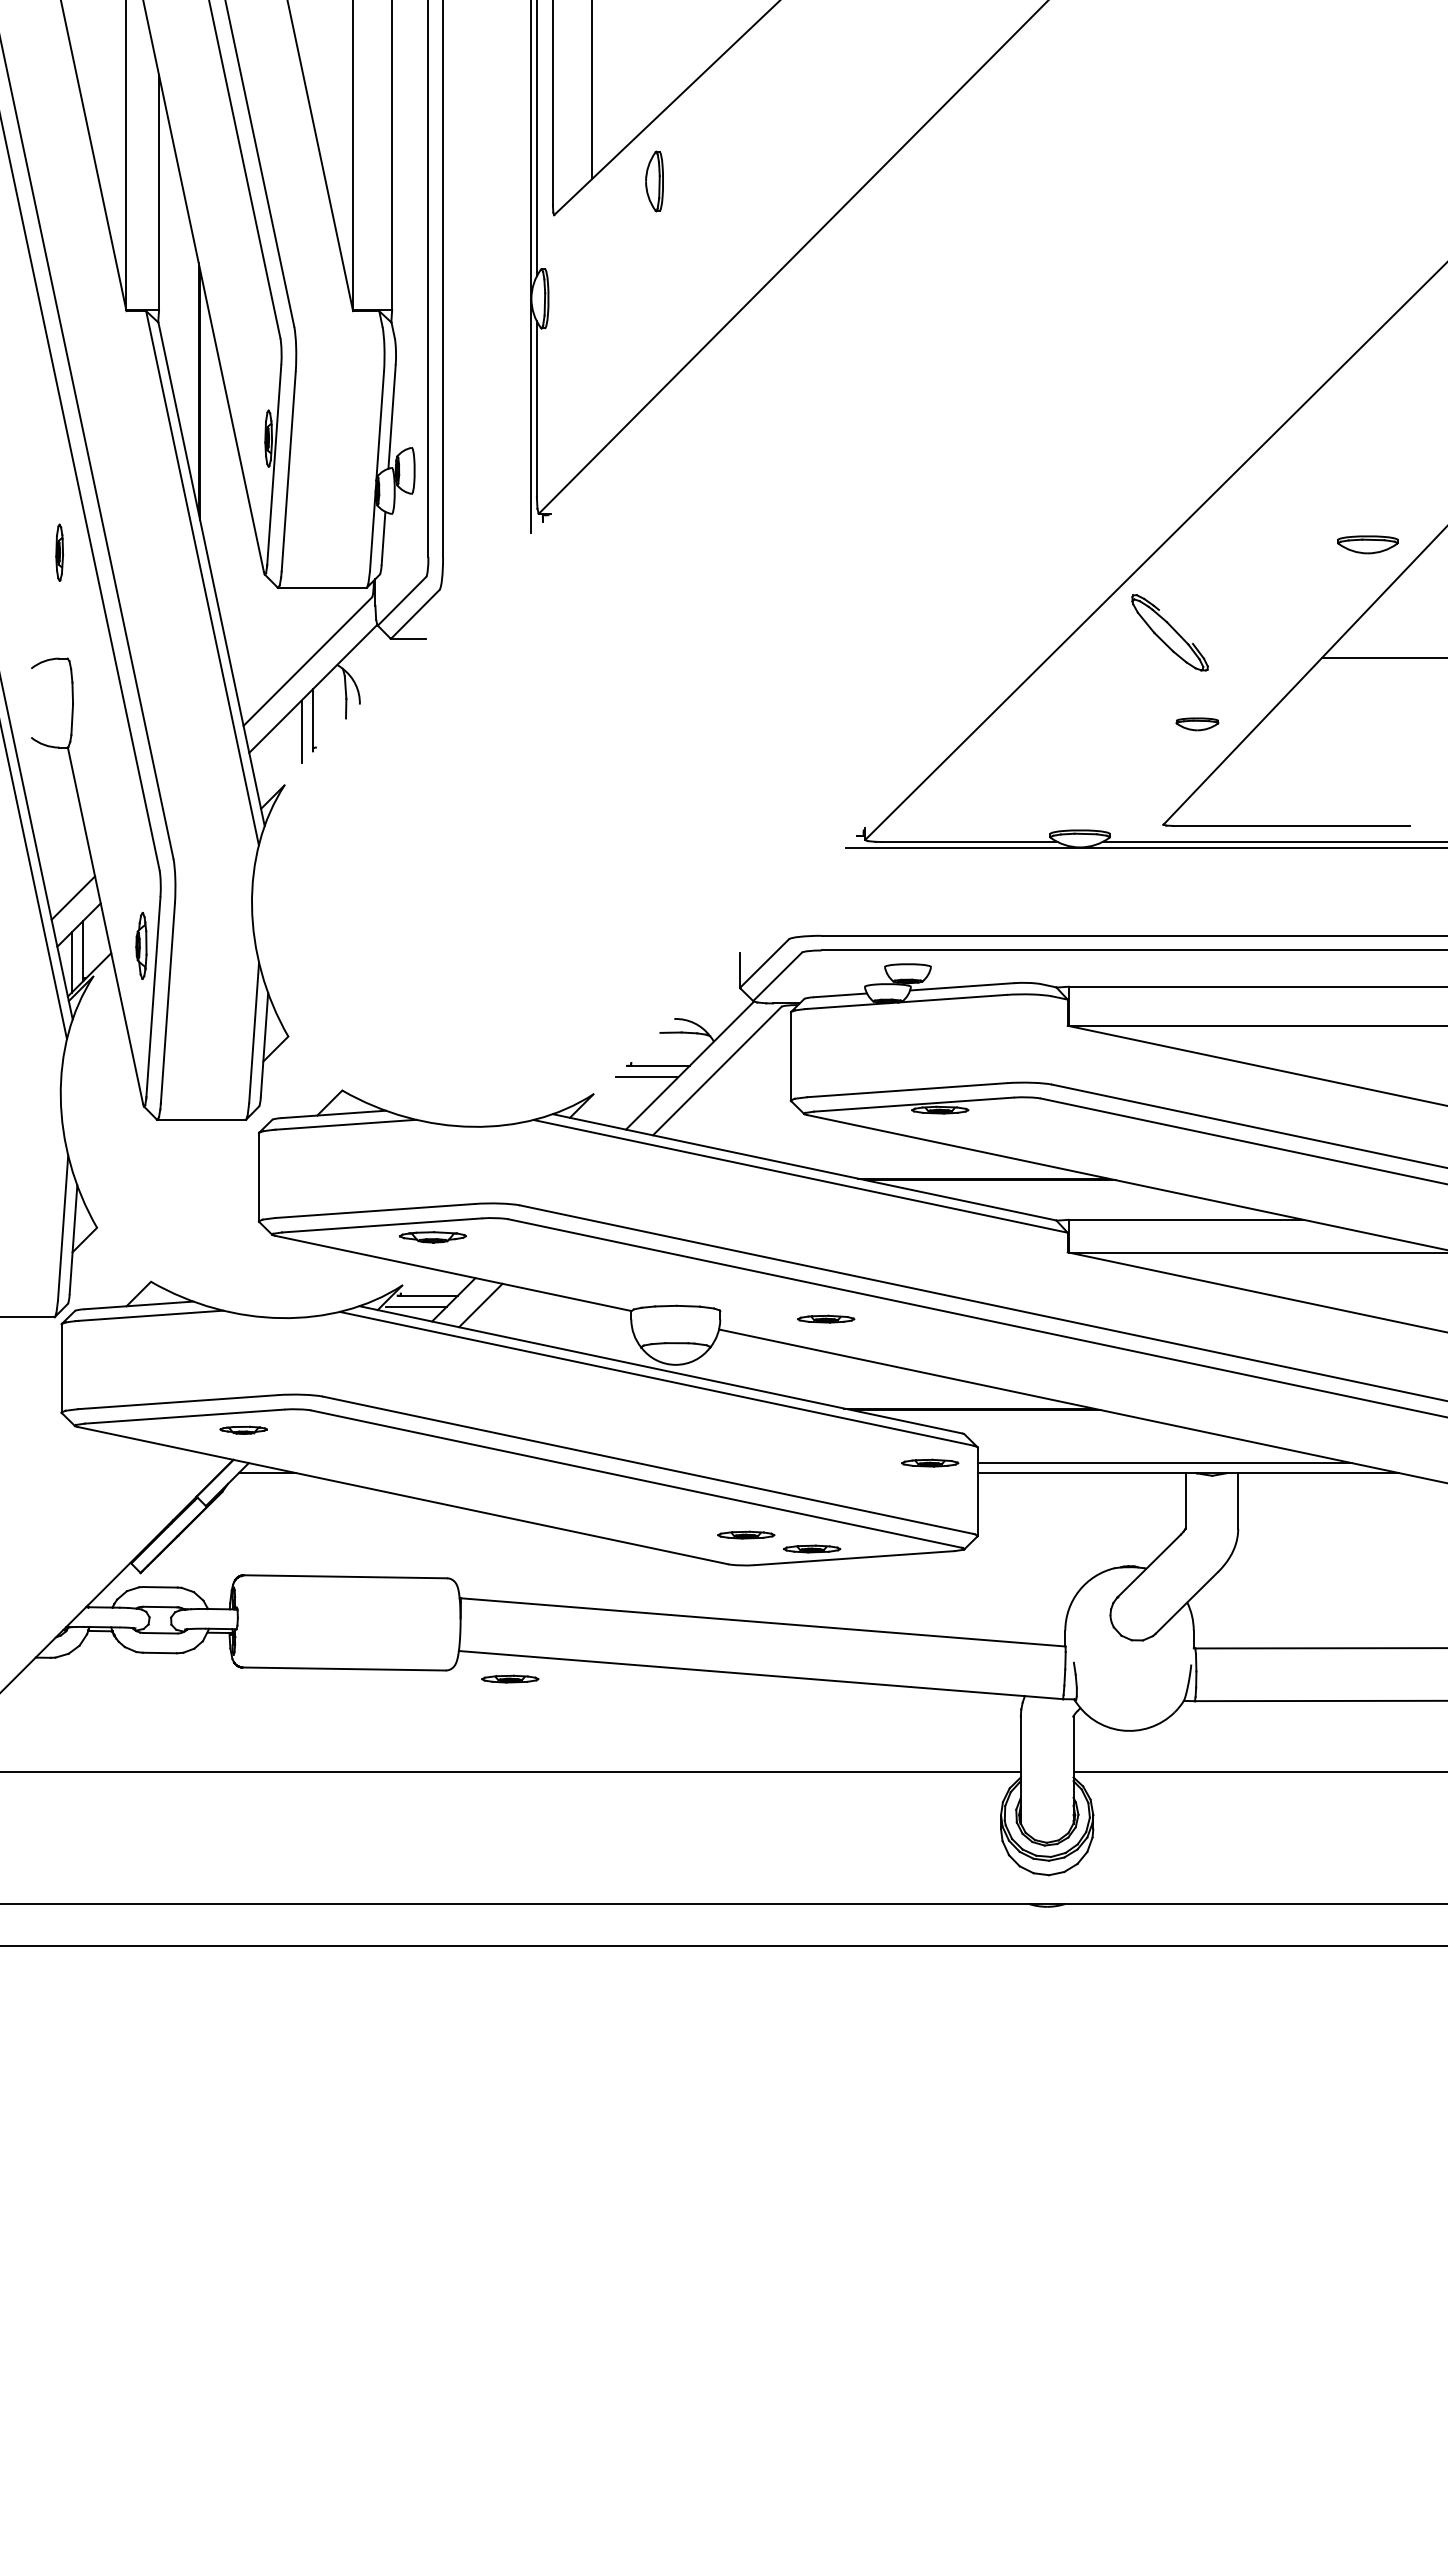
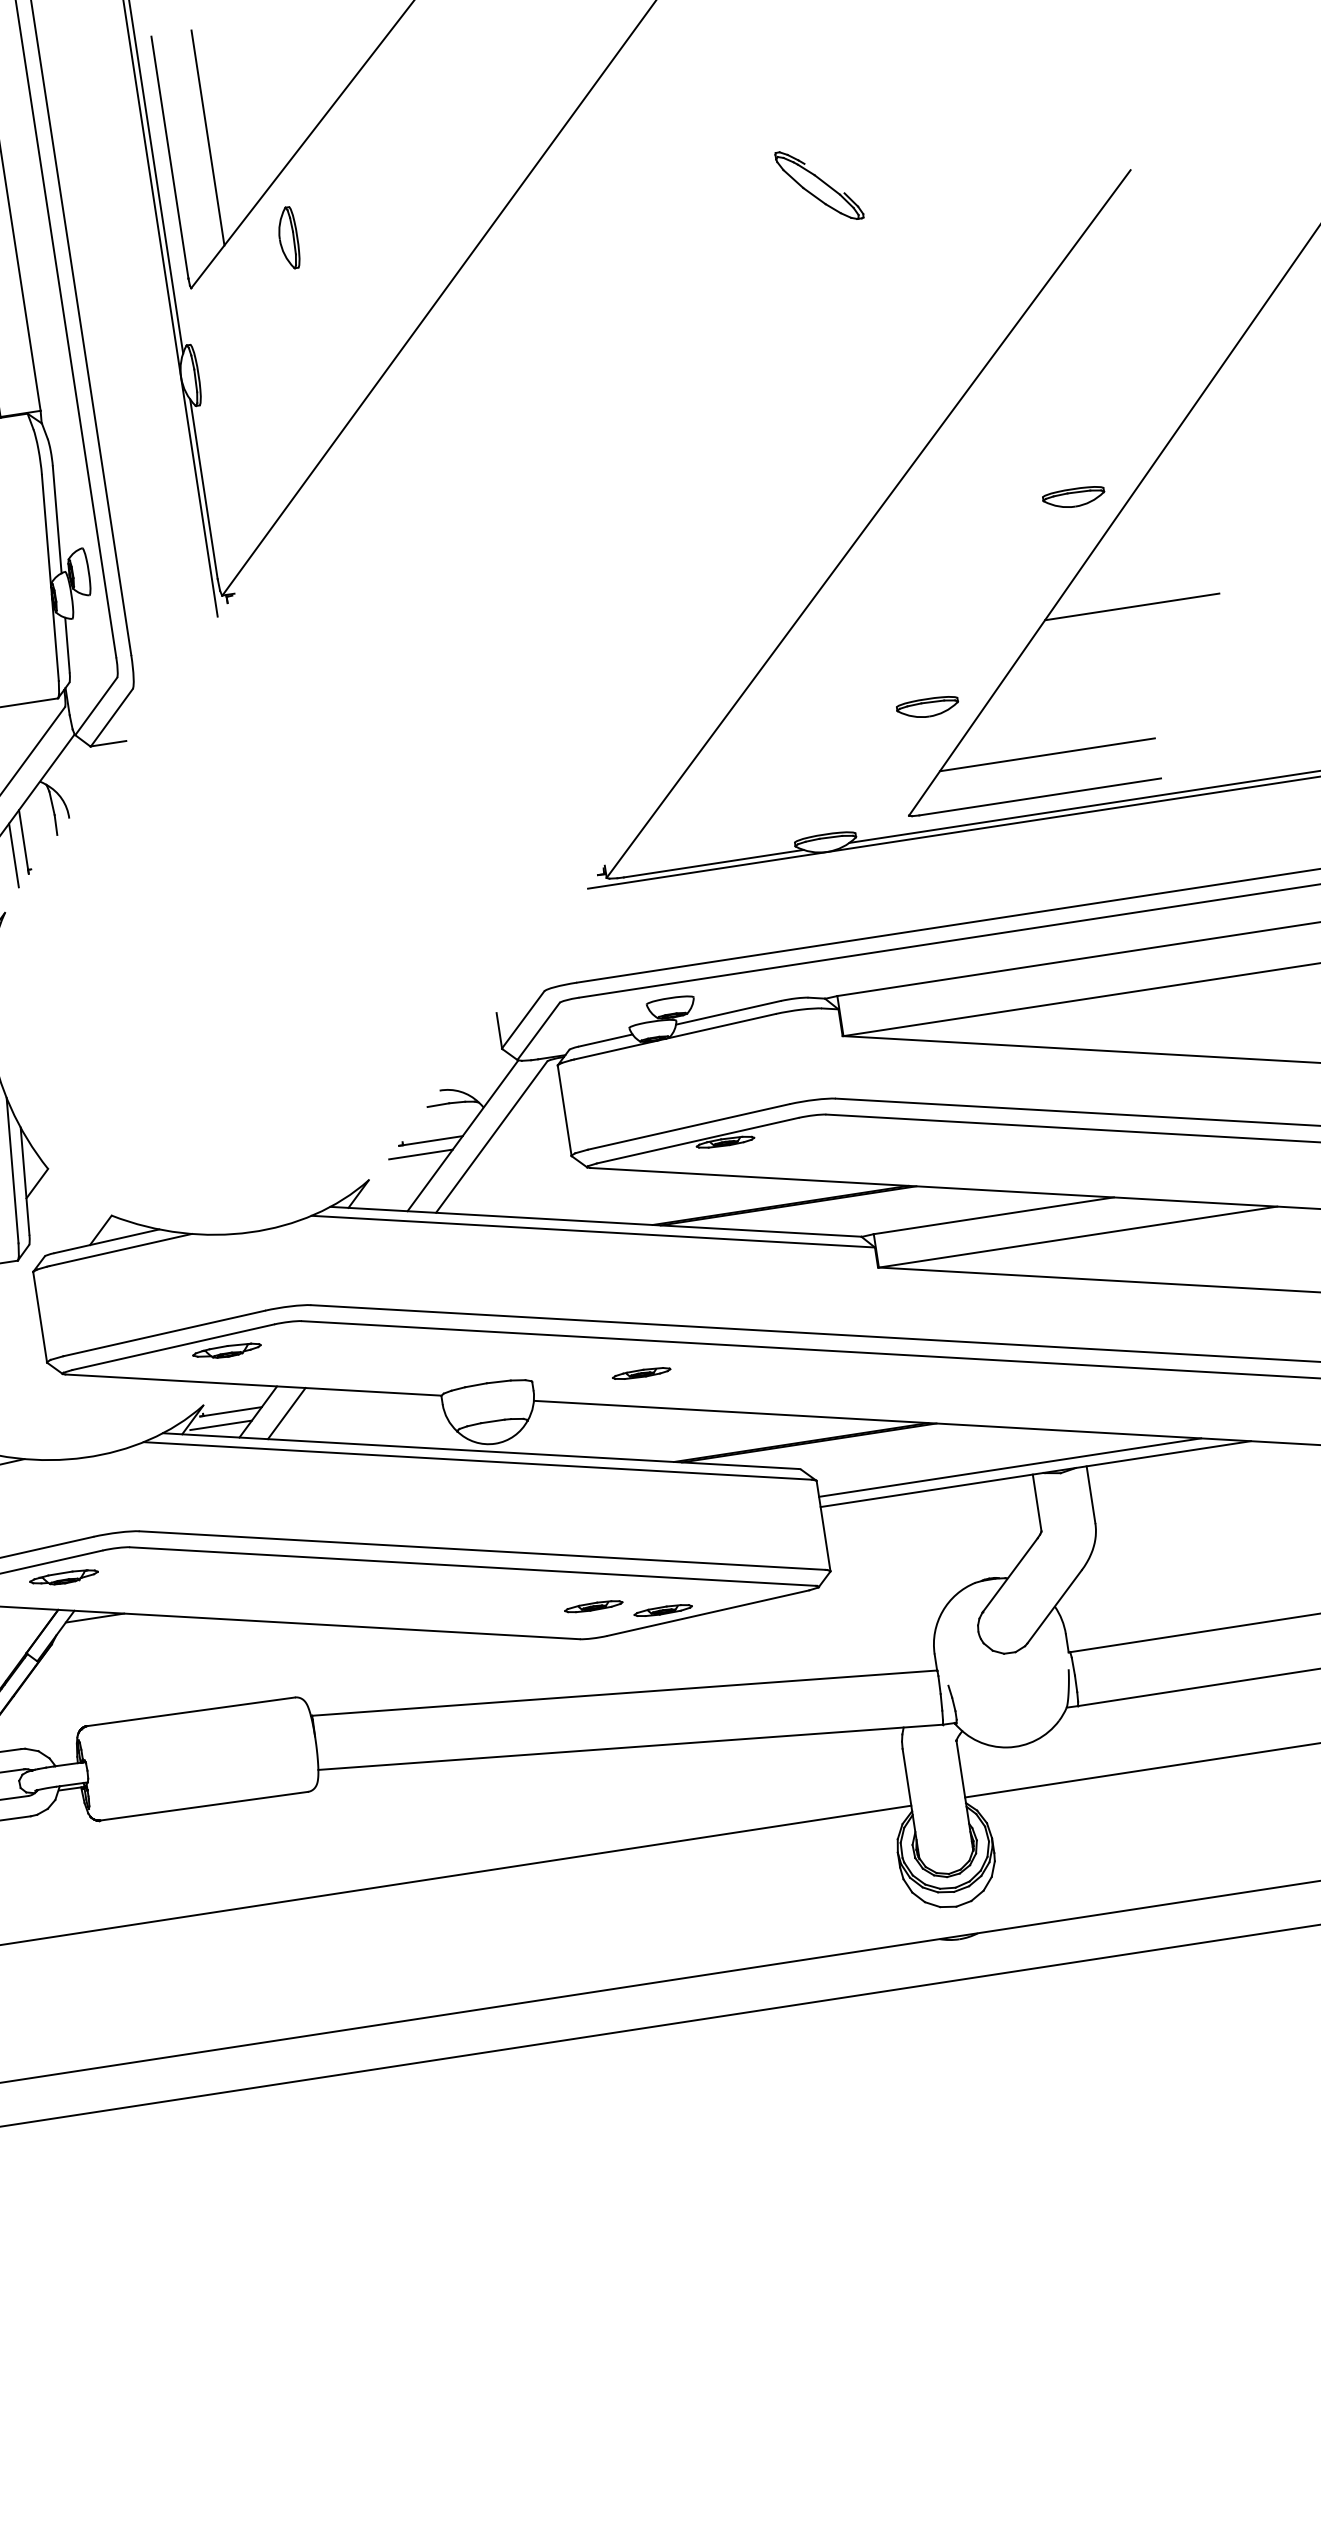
part: (1169, 632) -> (818, 185), moved
part: (1197, 724) -> (928, 708), size x1.43
line: (1304, 786) -> (1047, 754), added
part: (243, 1430) -> (63, 1578), size x1.43
part: (930, 1462) -> (770, 1503), removed
part: (510, 1678) -> (375, 1789), removed

